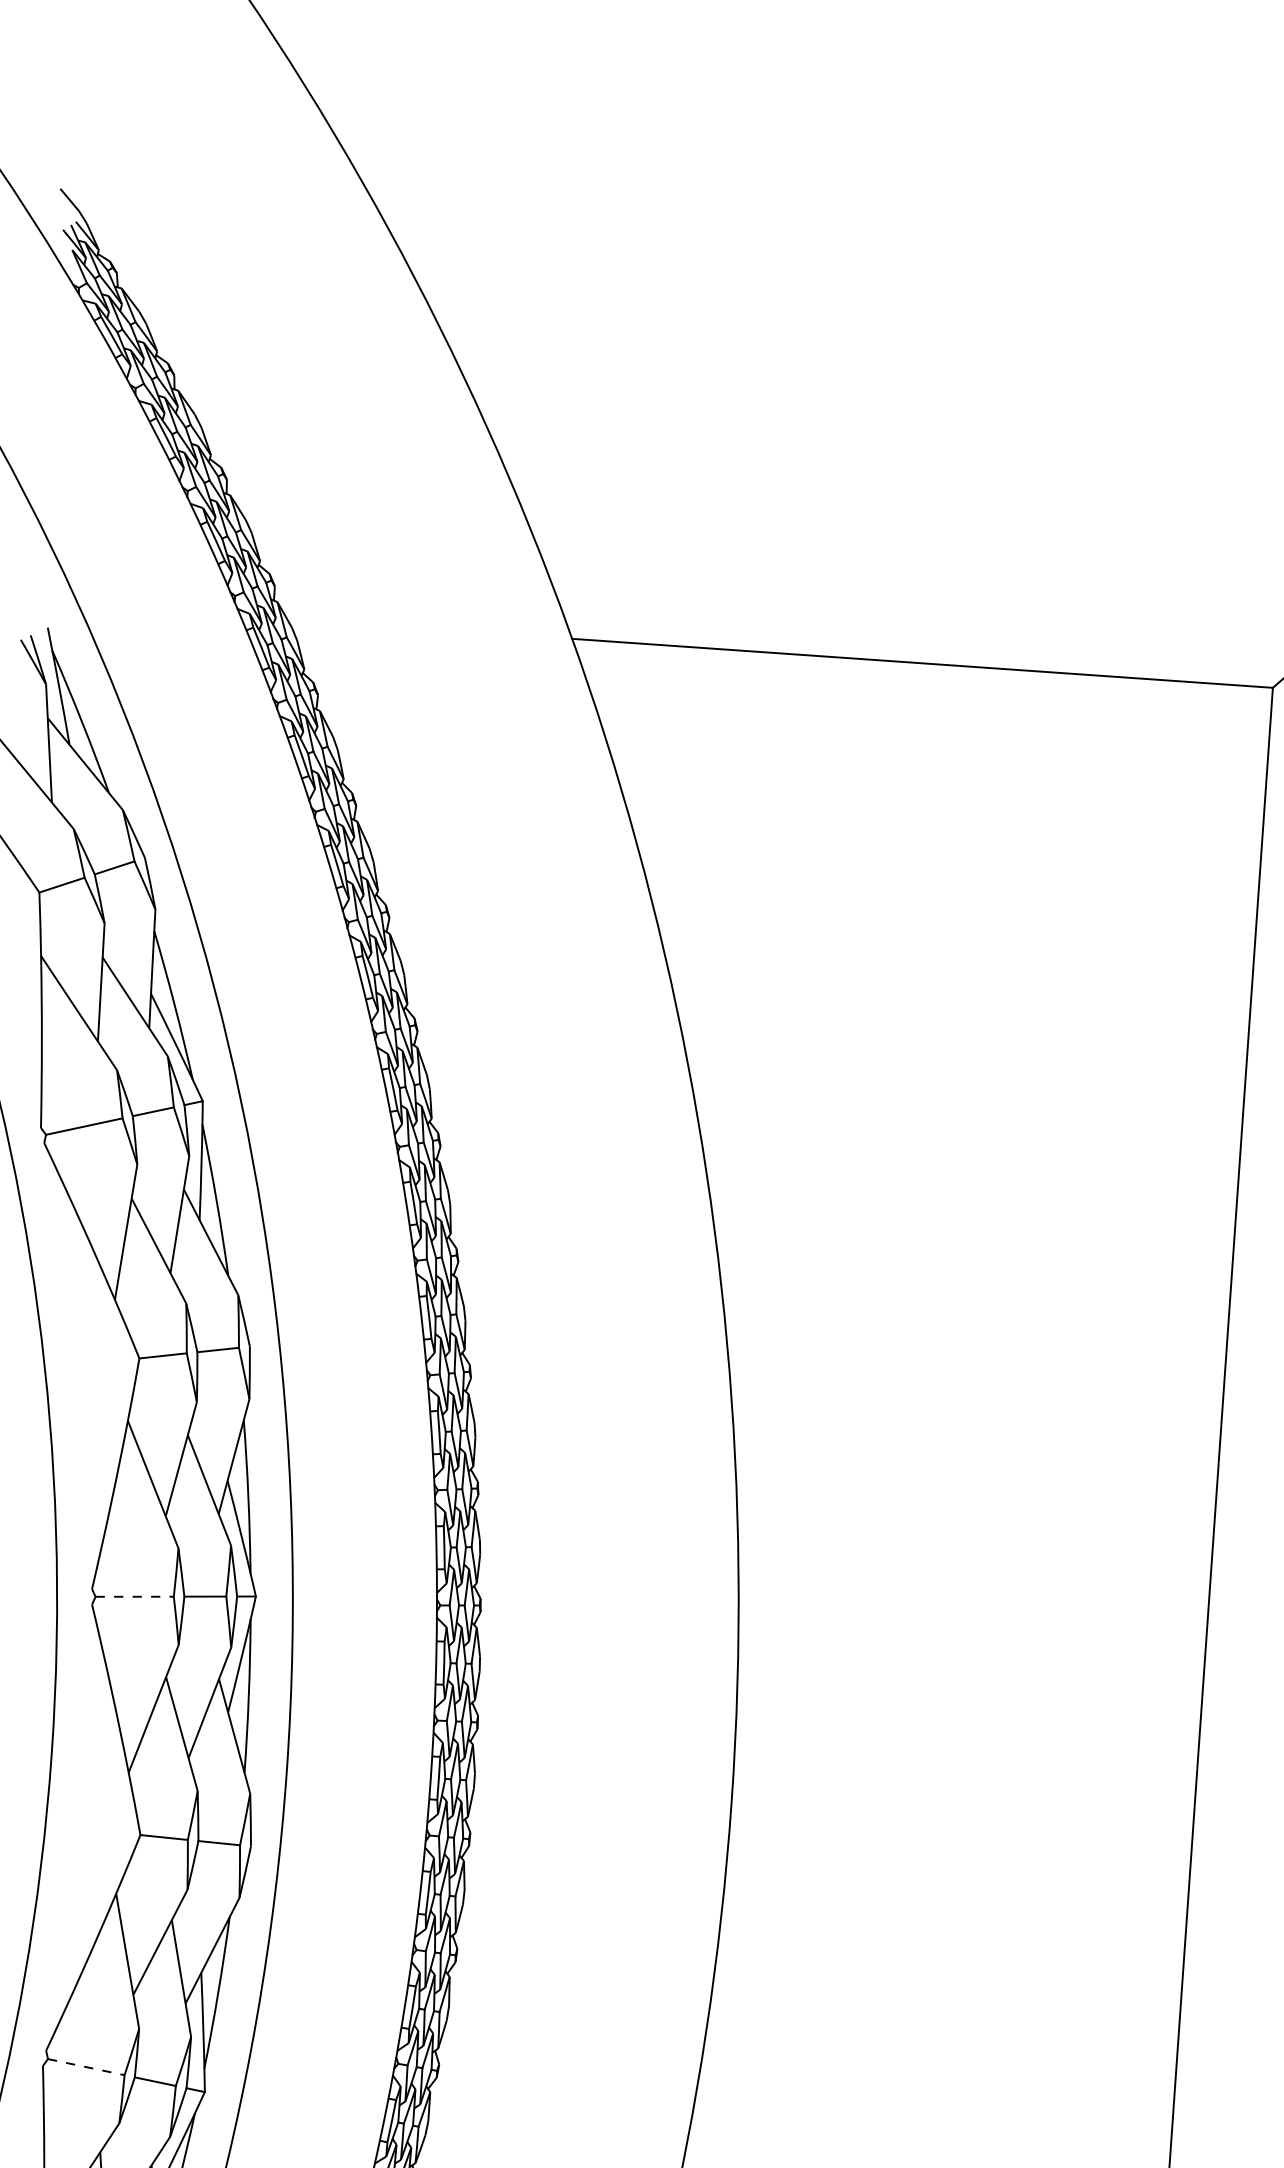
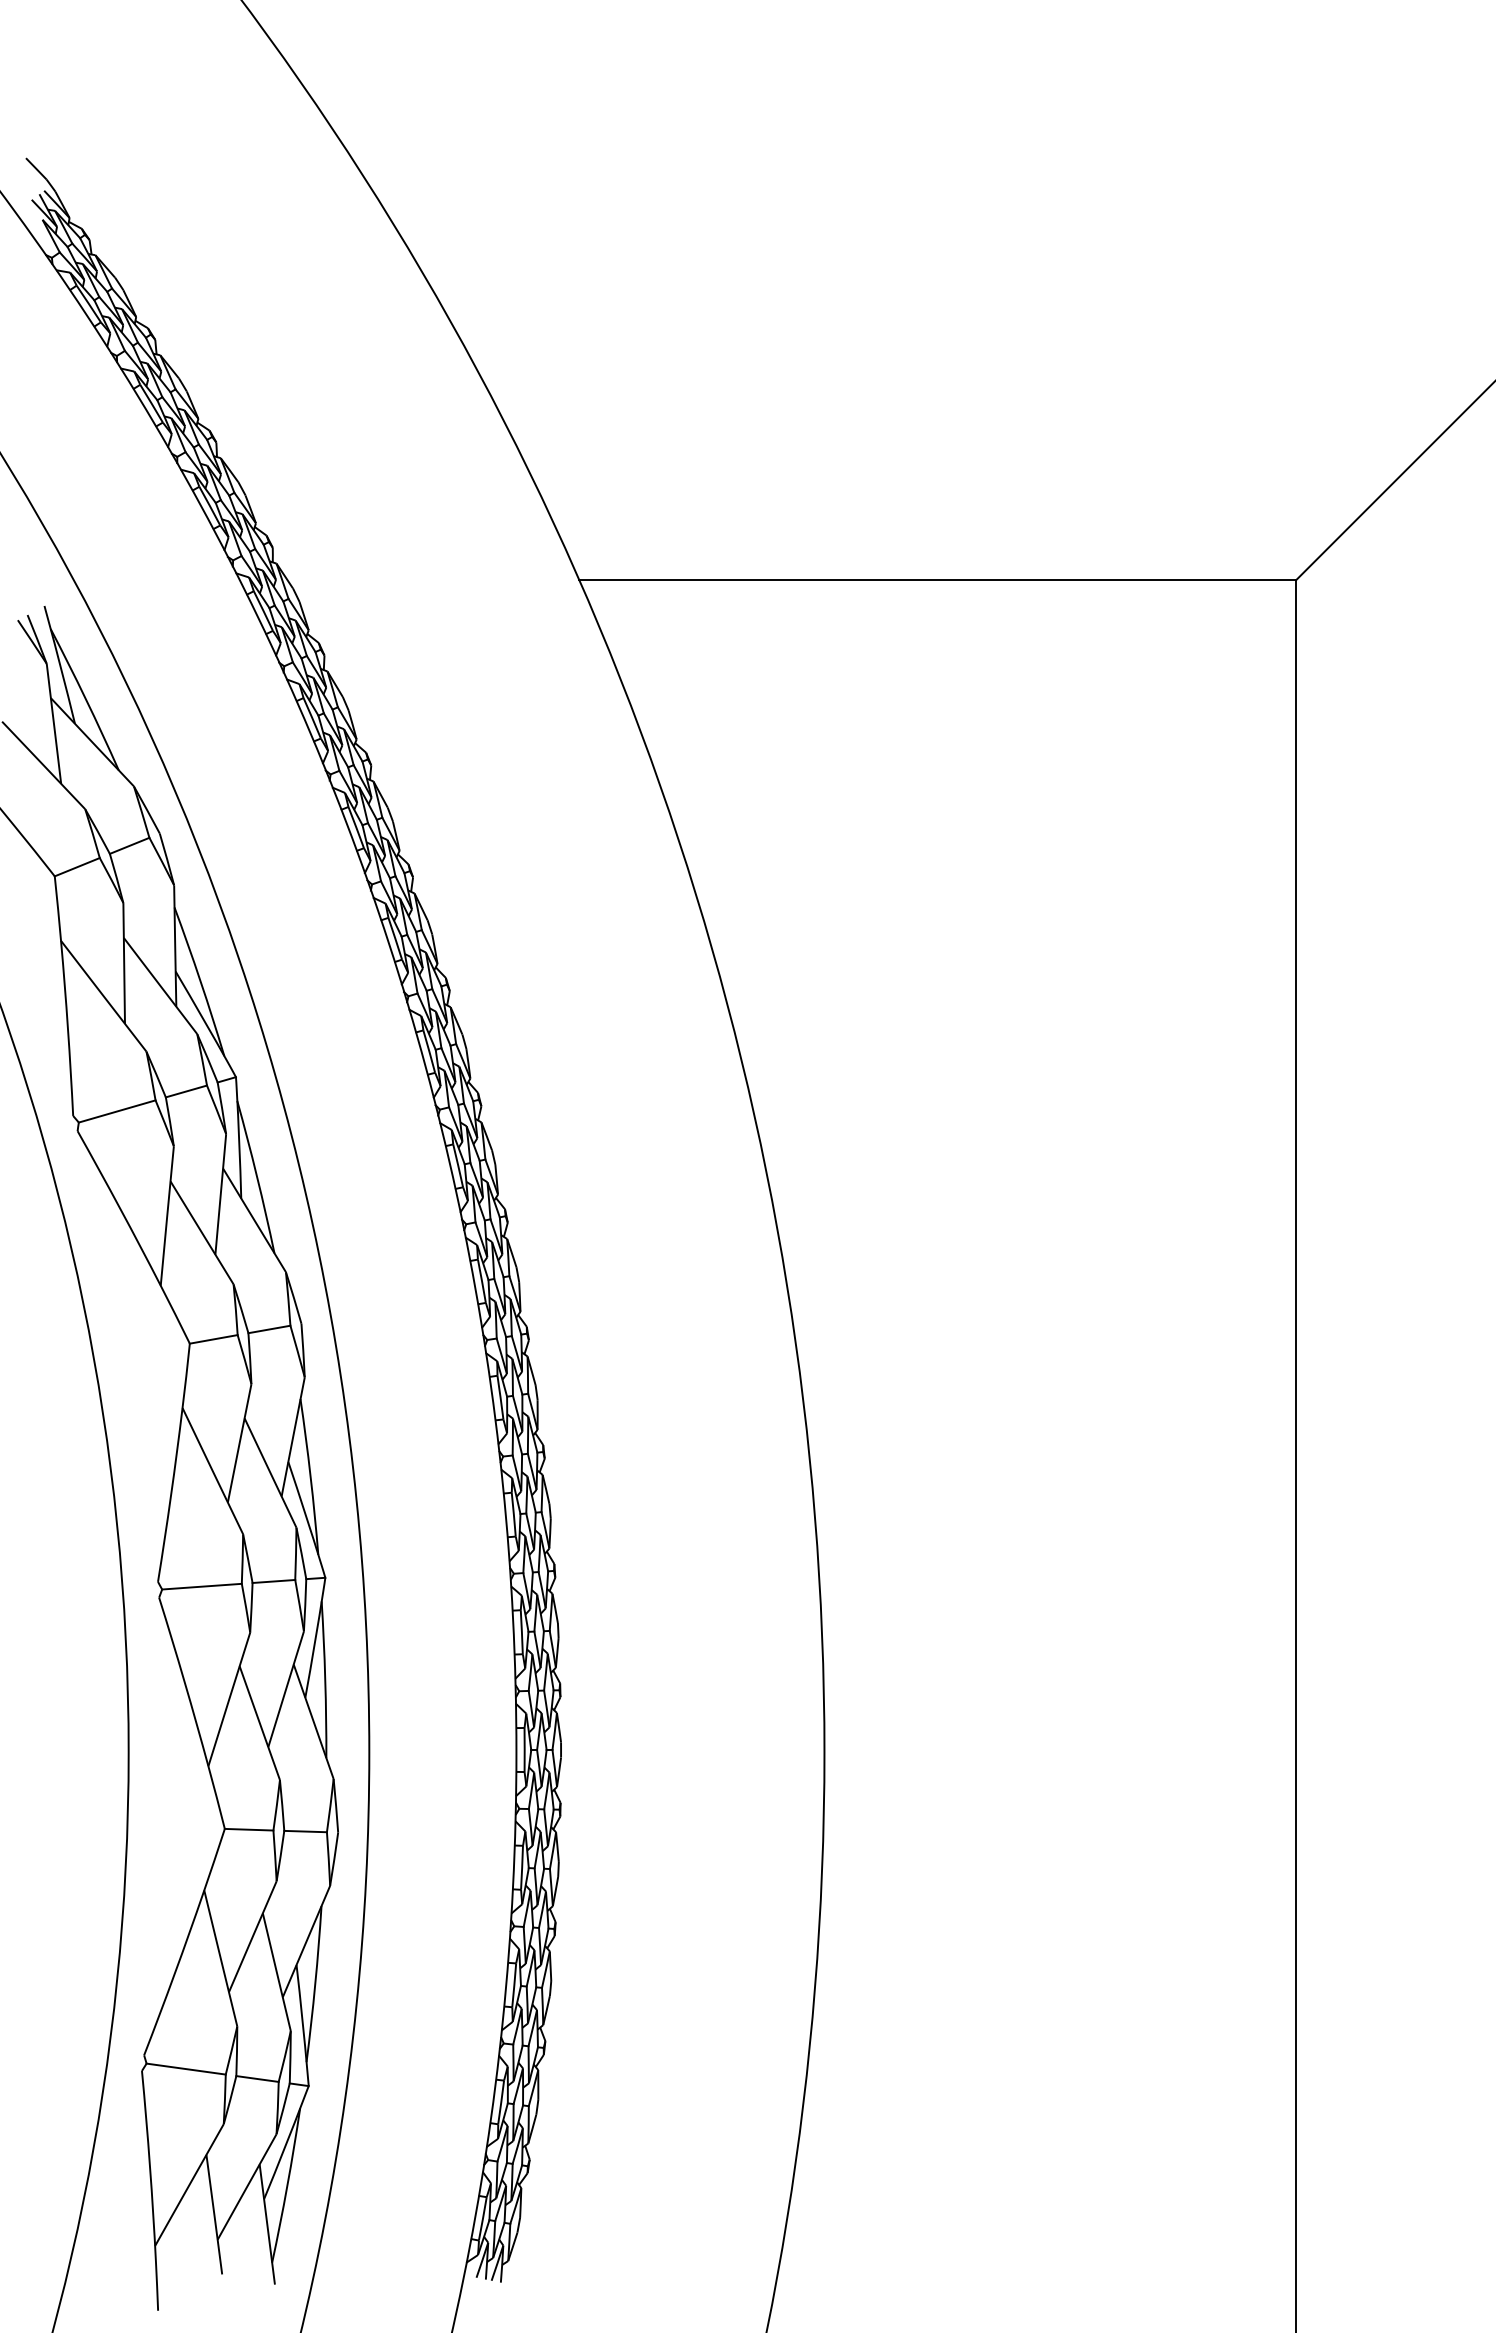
line: (135, 1596) -> (202, 1586), dashed -> solid
line: (86, 2067) -> (186, 2069), dashed -> solid

